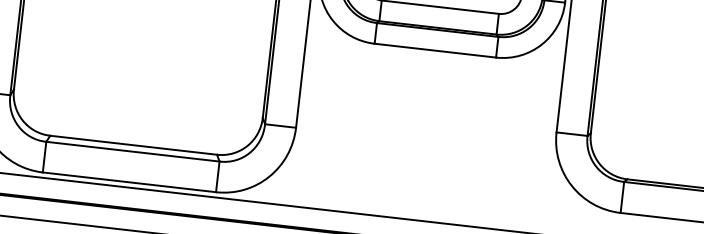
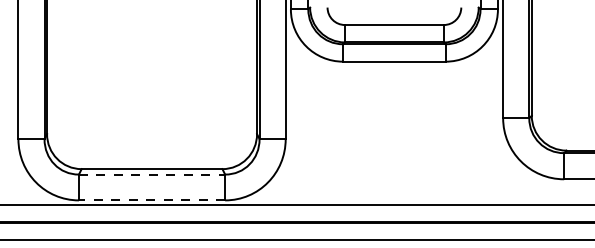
line: (133, 151) -> (152, 174), solid -> dashed
line: (128, 182) -> (151, 200), solid -> dashed

